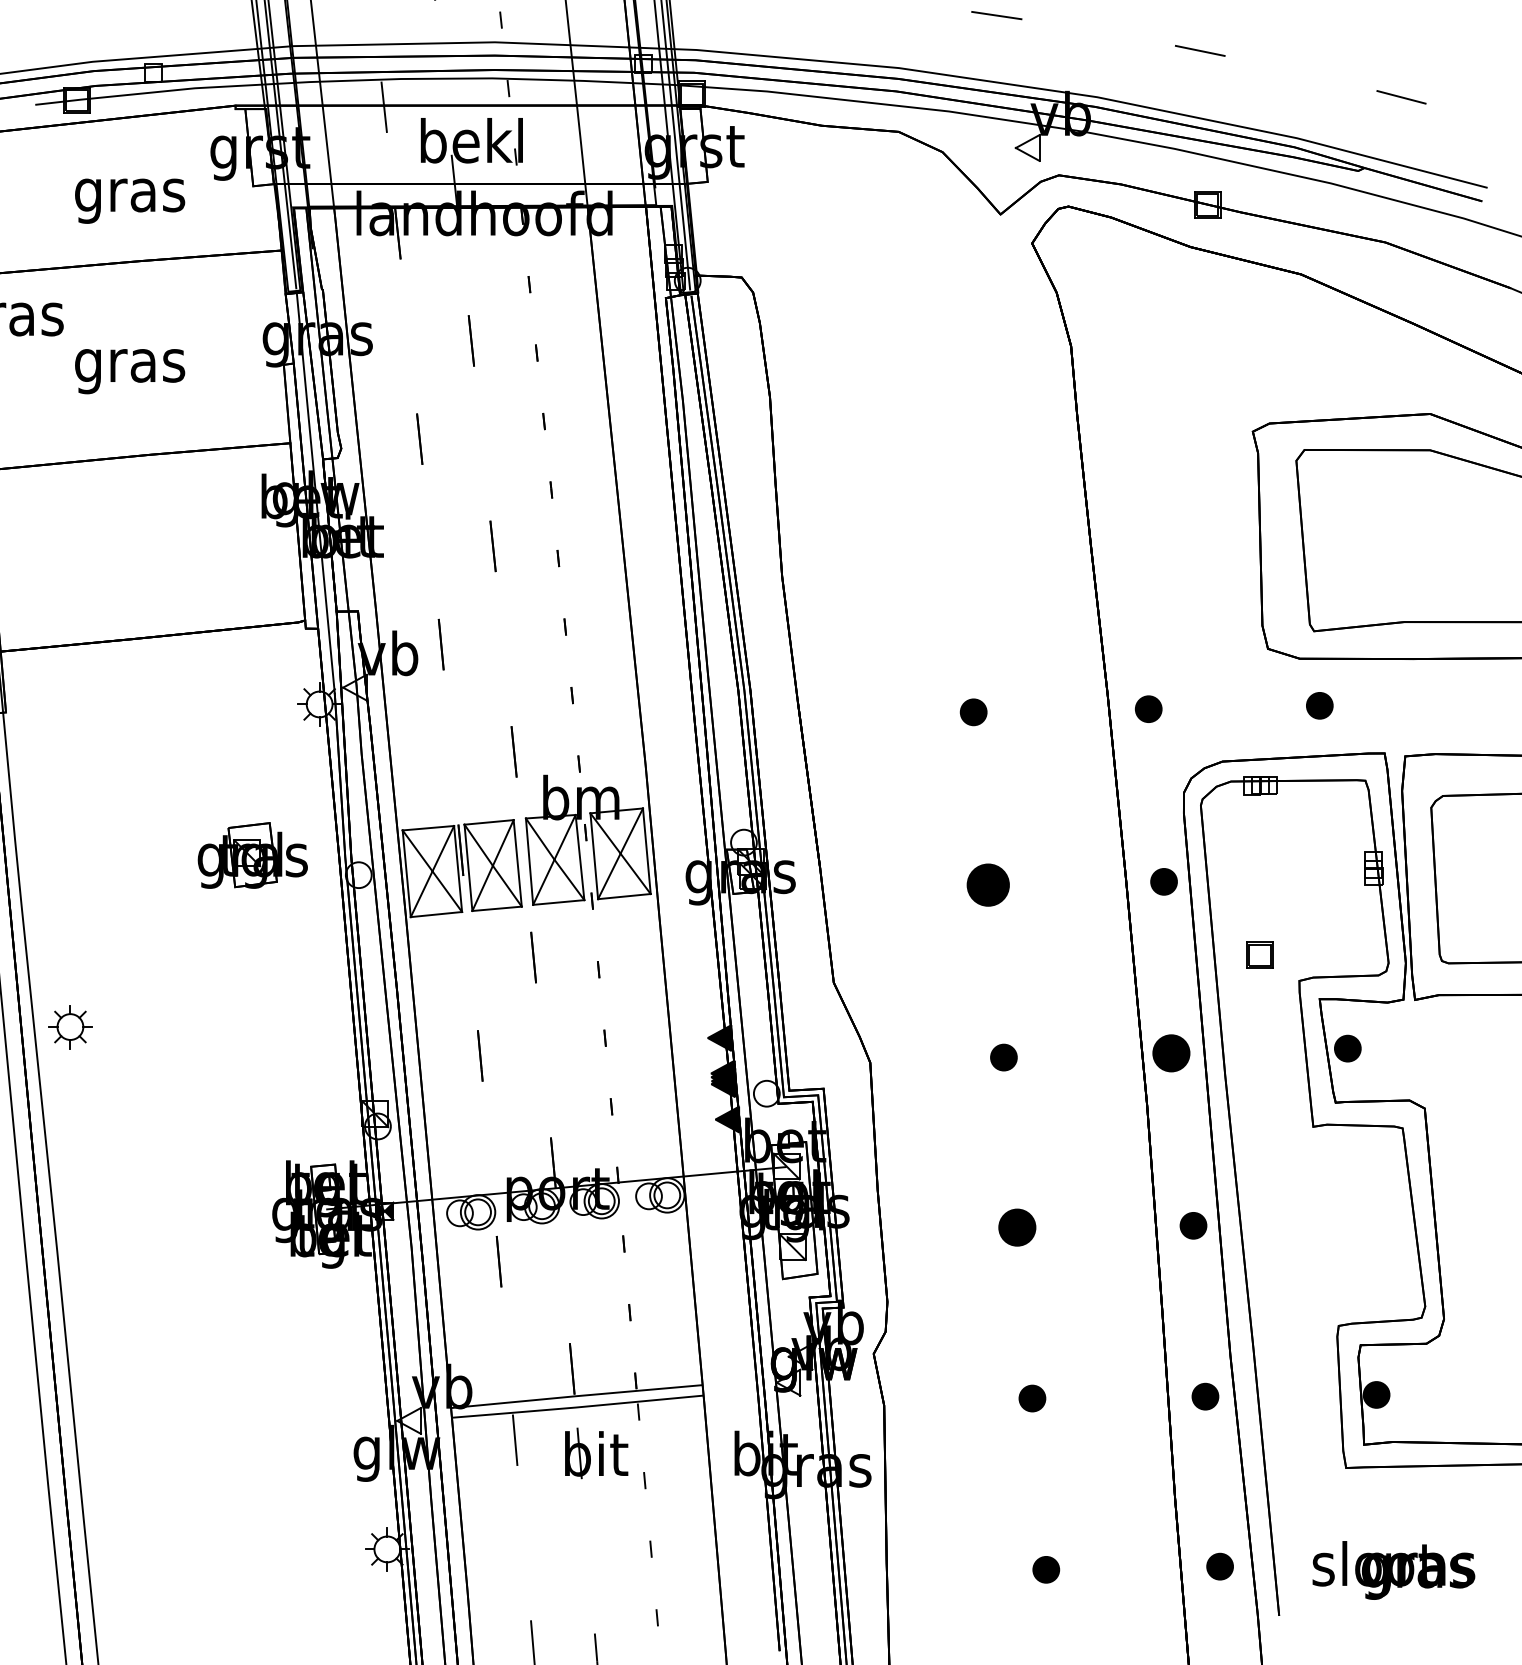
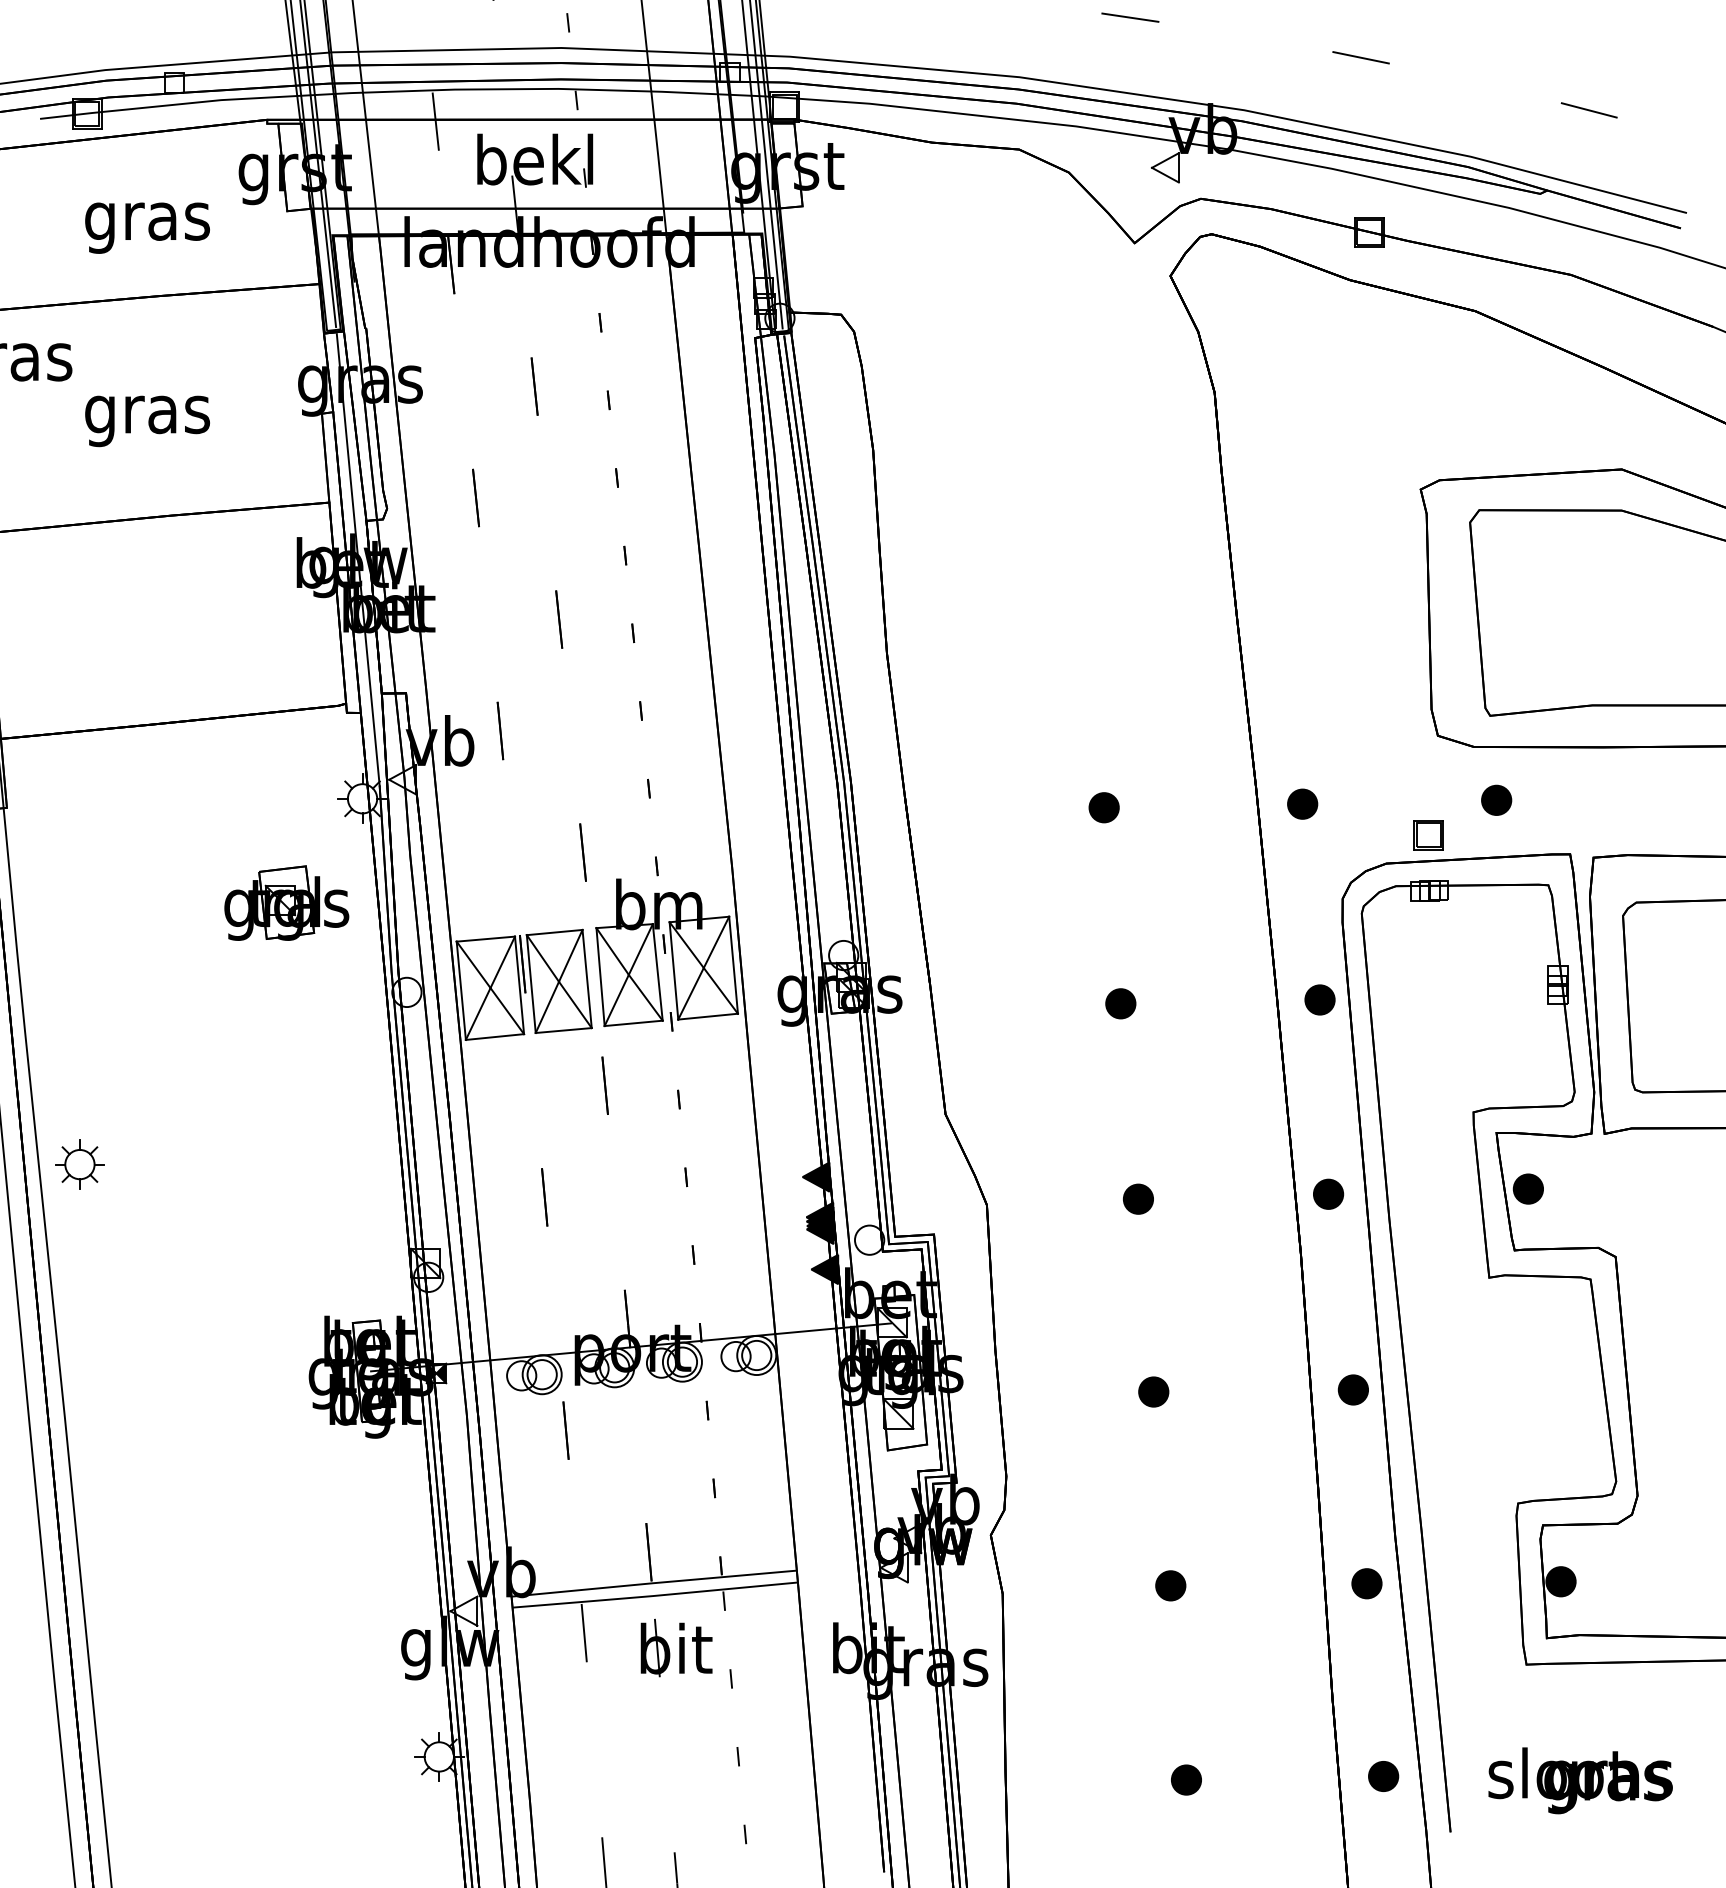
part: (252, 854) -> (286, 902), moved
part: (988, 884) -> (1120, 1003), size x0.62
part: (1259, 955) -> (1428, 835), moved
part: (1171, 1052) -> (1328, 1193), size x0.71
part: (1017, 1227) -> (1153, 1391), size x0.71

